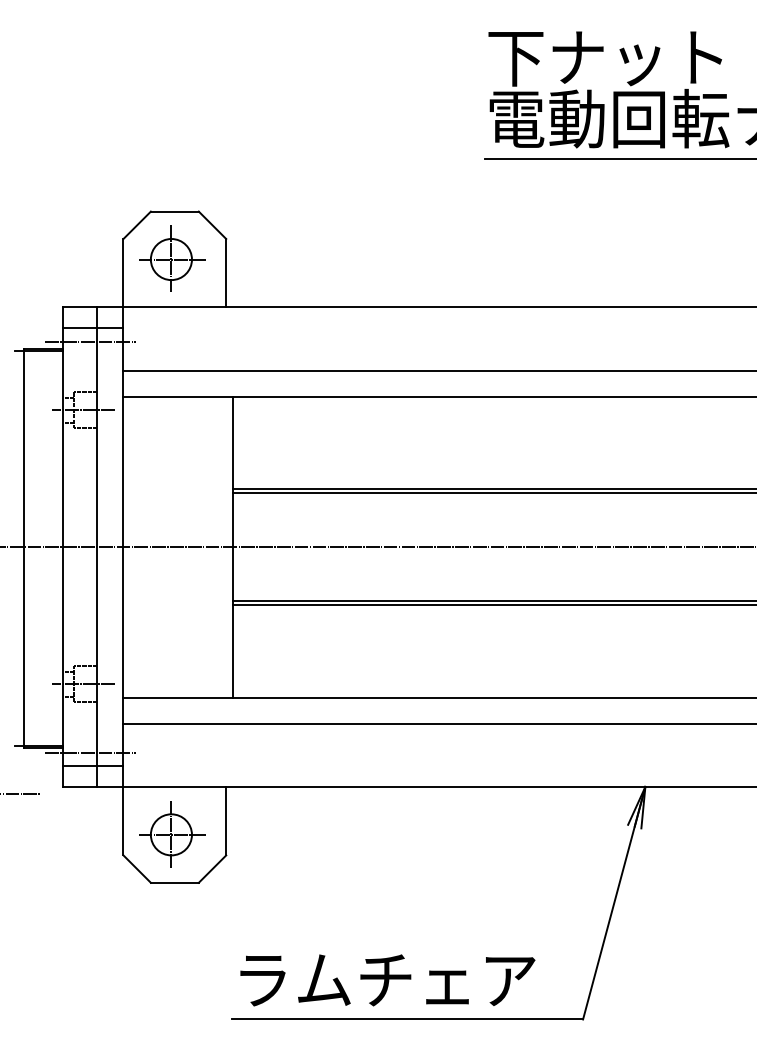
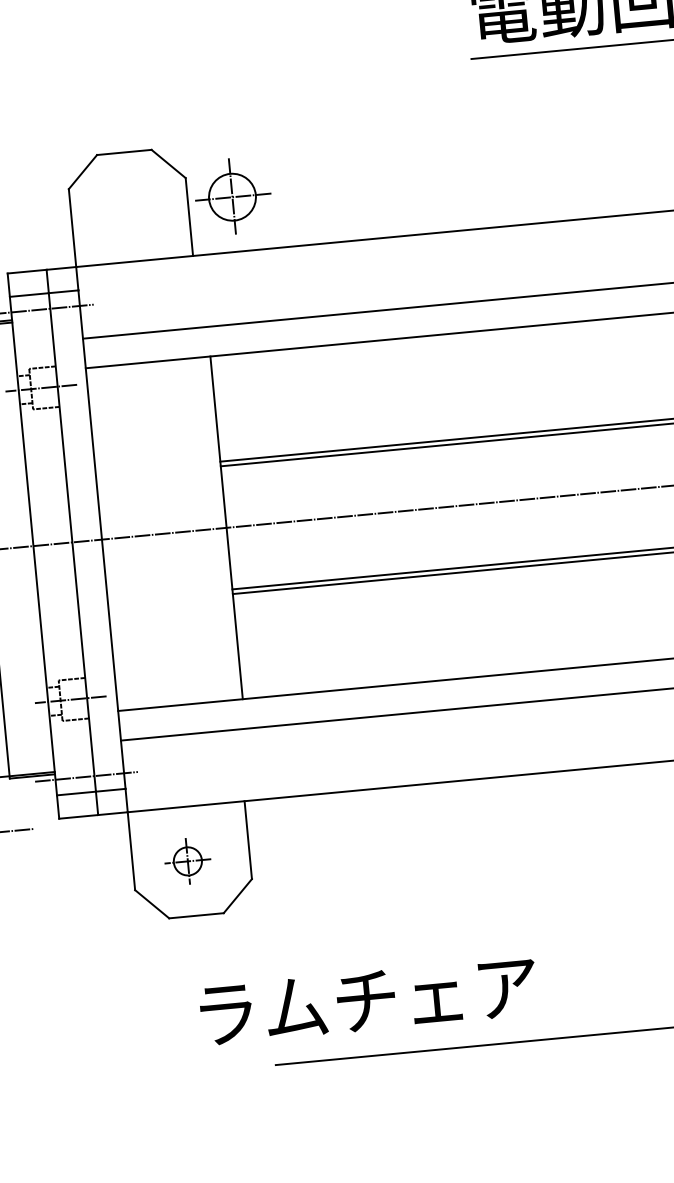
part: (172, 258) -> (233, 195), moved
part: (172, 834) -> (188, 861), size x0.6
text: (387, 980) -> (368, 1001), moved

